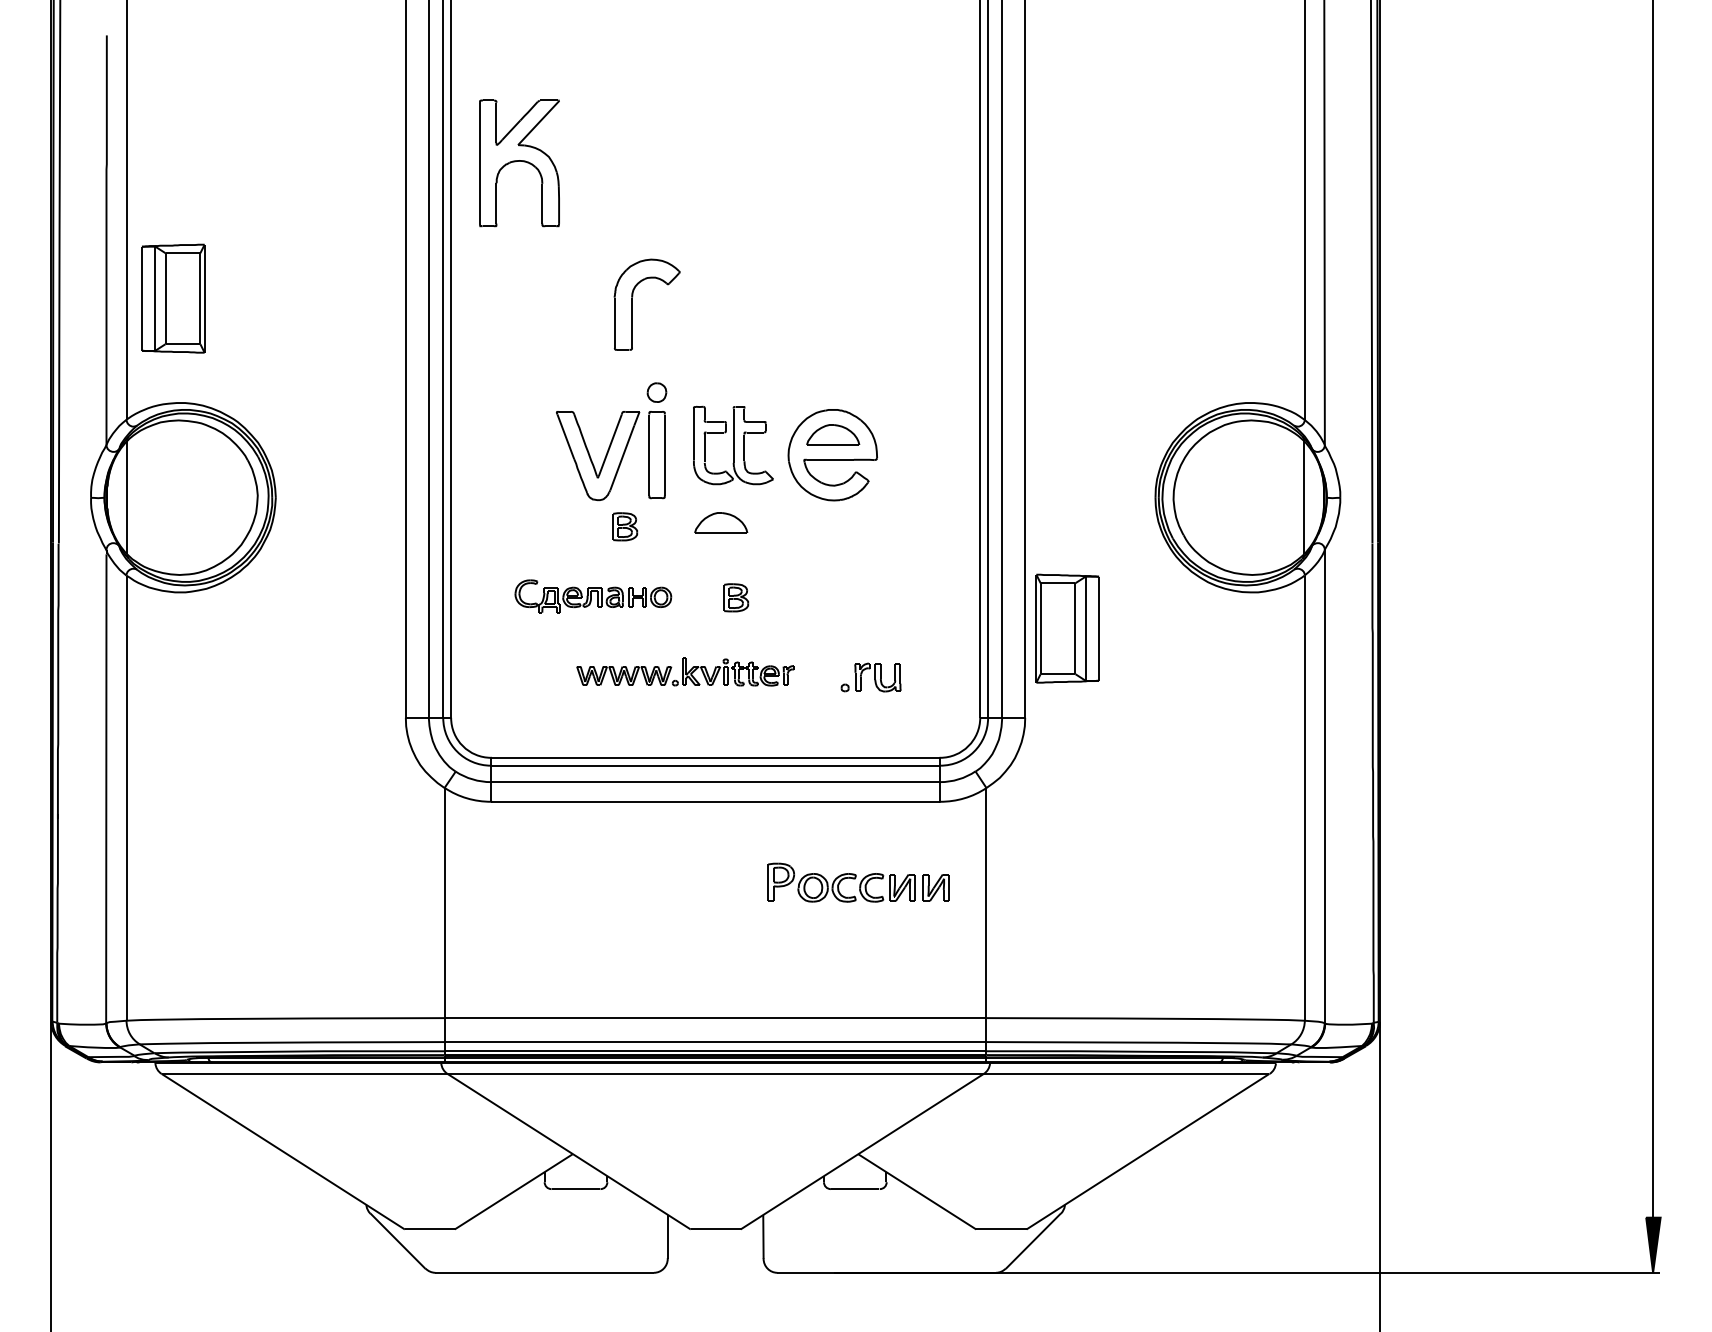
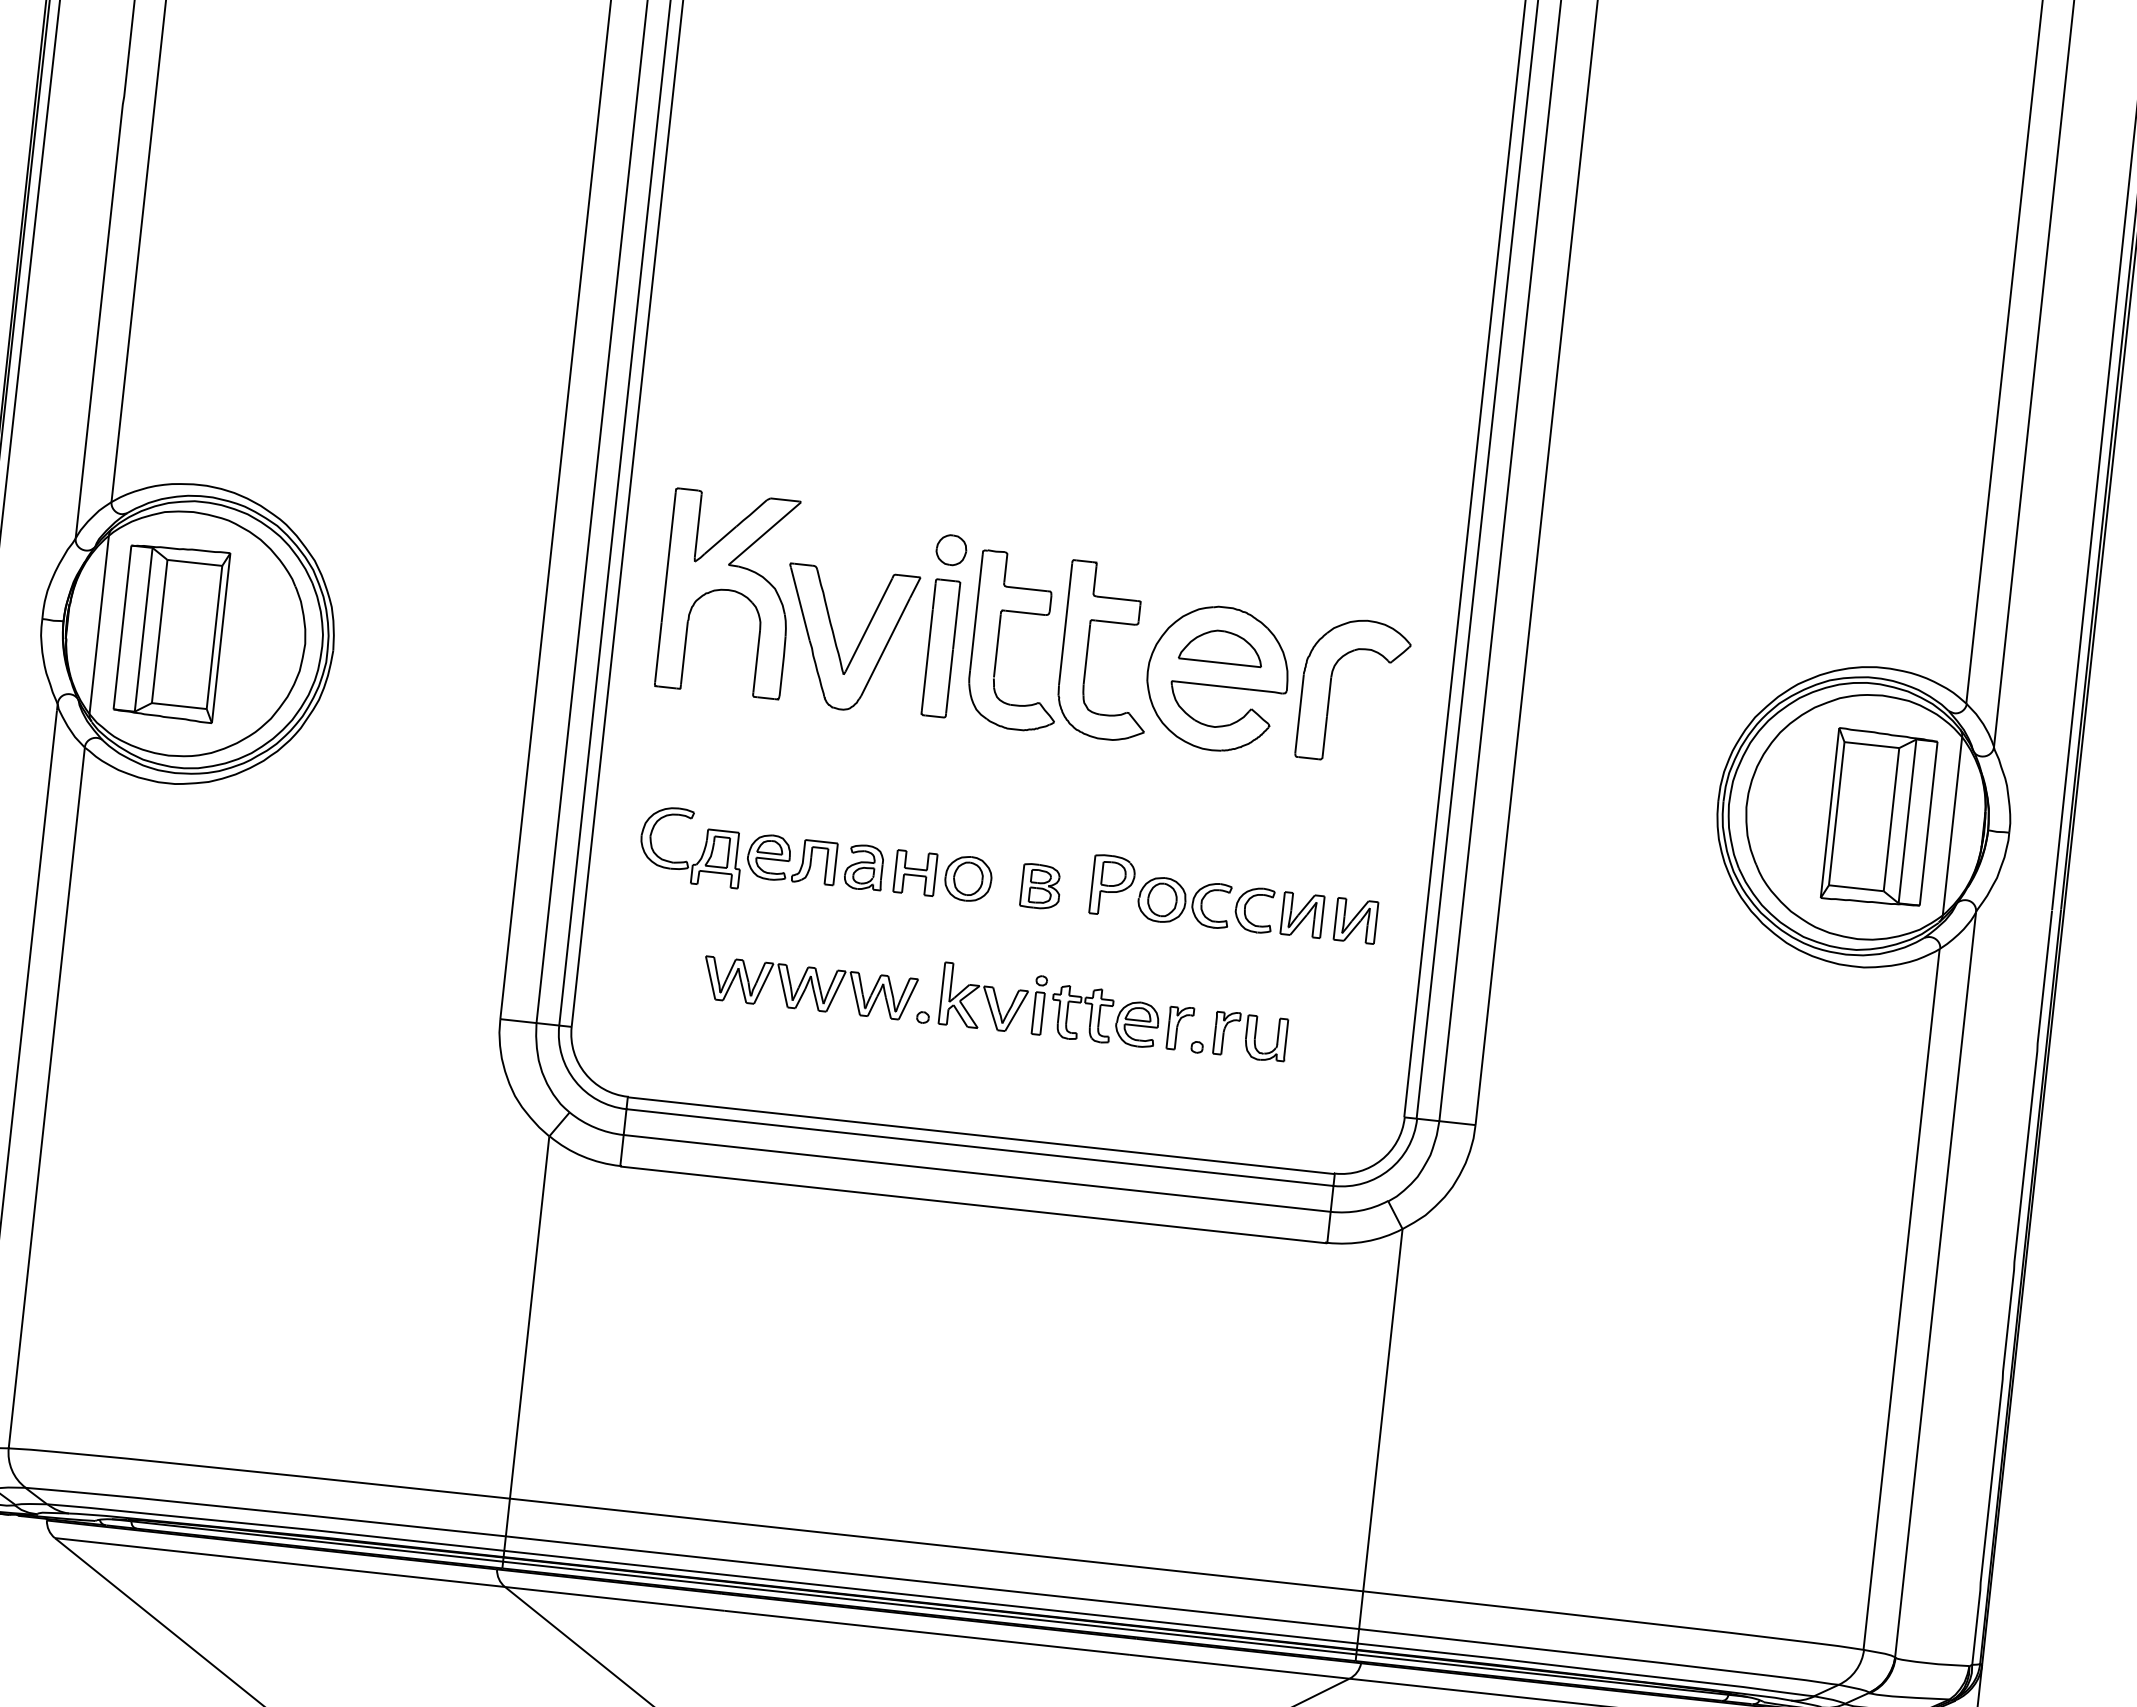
part: (519, 163) -> (727, 594), moved
part: (173, 298) -> (172, 632), moved
part: (632, 304) -> (1330, 688), moved
part: (733, 445) -> (1062, 646), size x1.43
part: (721, 522) -> (1030, 765), removed
part: (625, 526) -> (878, 755), removed
part: (593, 596) -> (816, 860), size x1.43
part: (1067, 628) -> (1879, 817), moved
part: (685, 671) -> (948, 994), size x1.43
part: (858, 882) -> (1234, 899), moved

